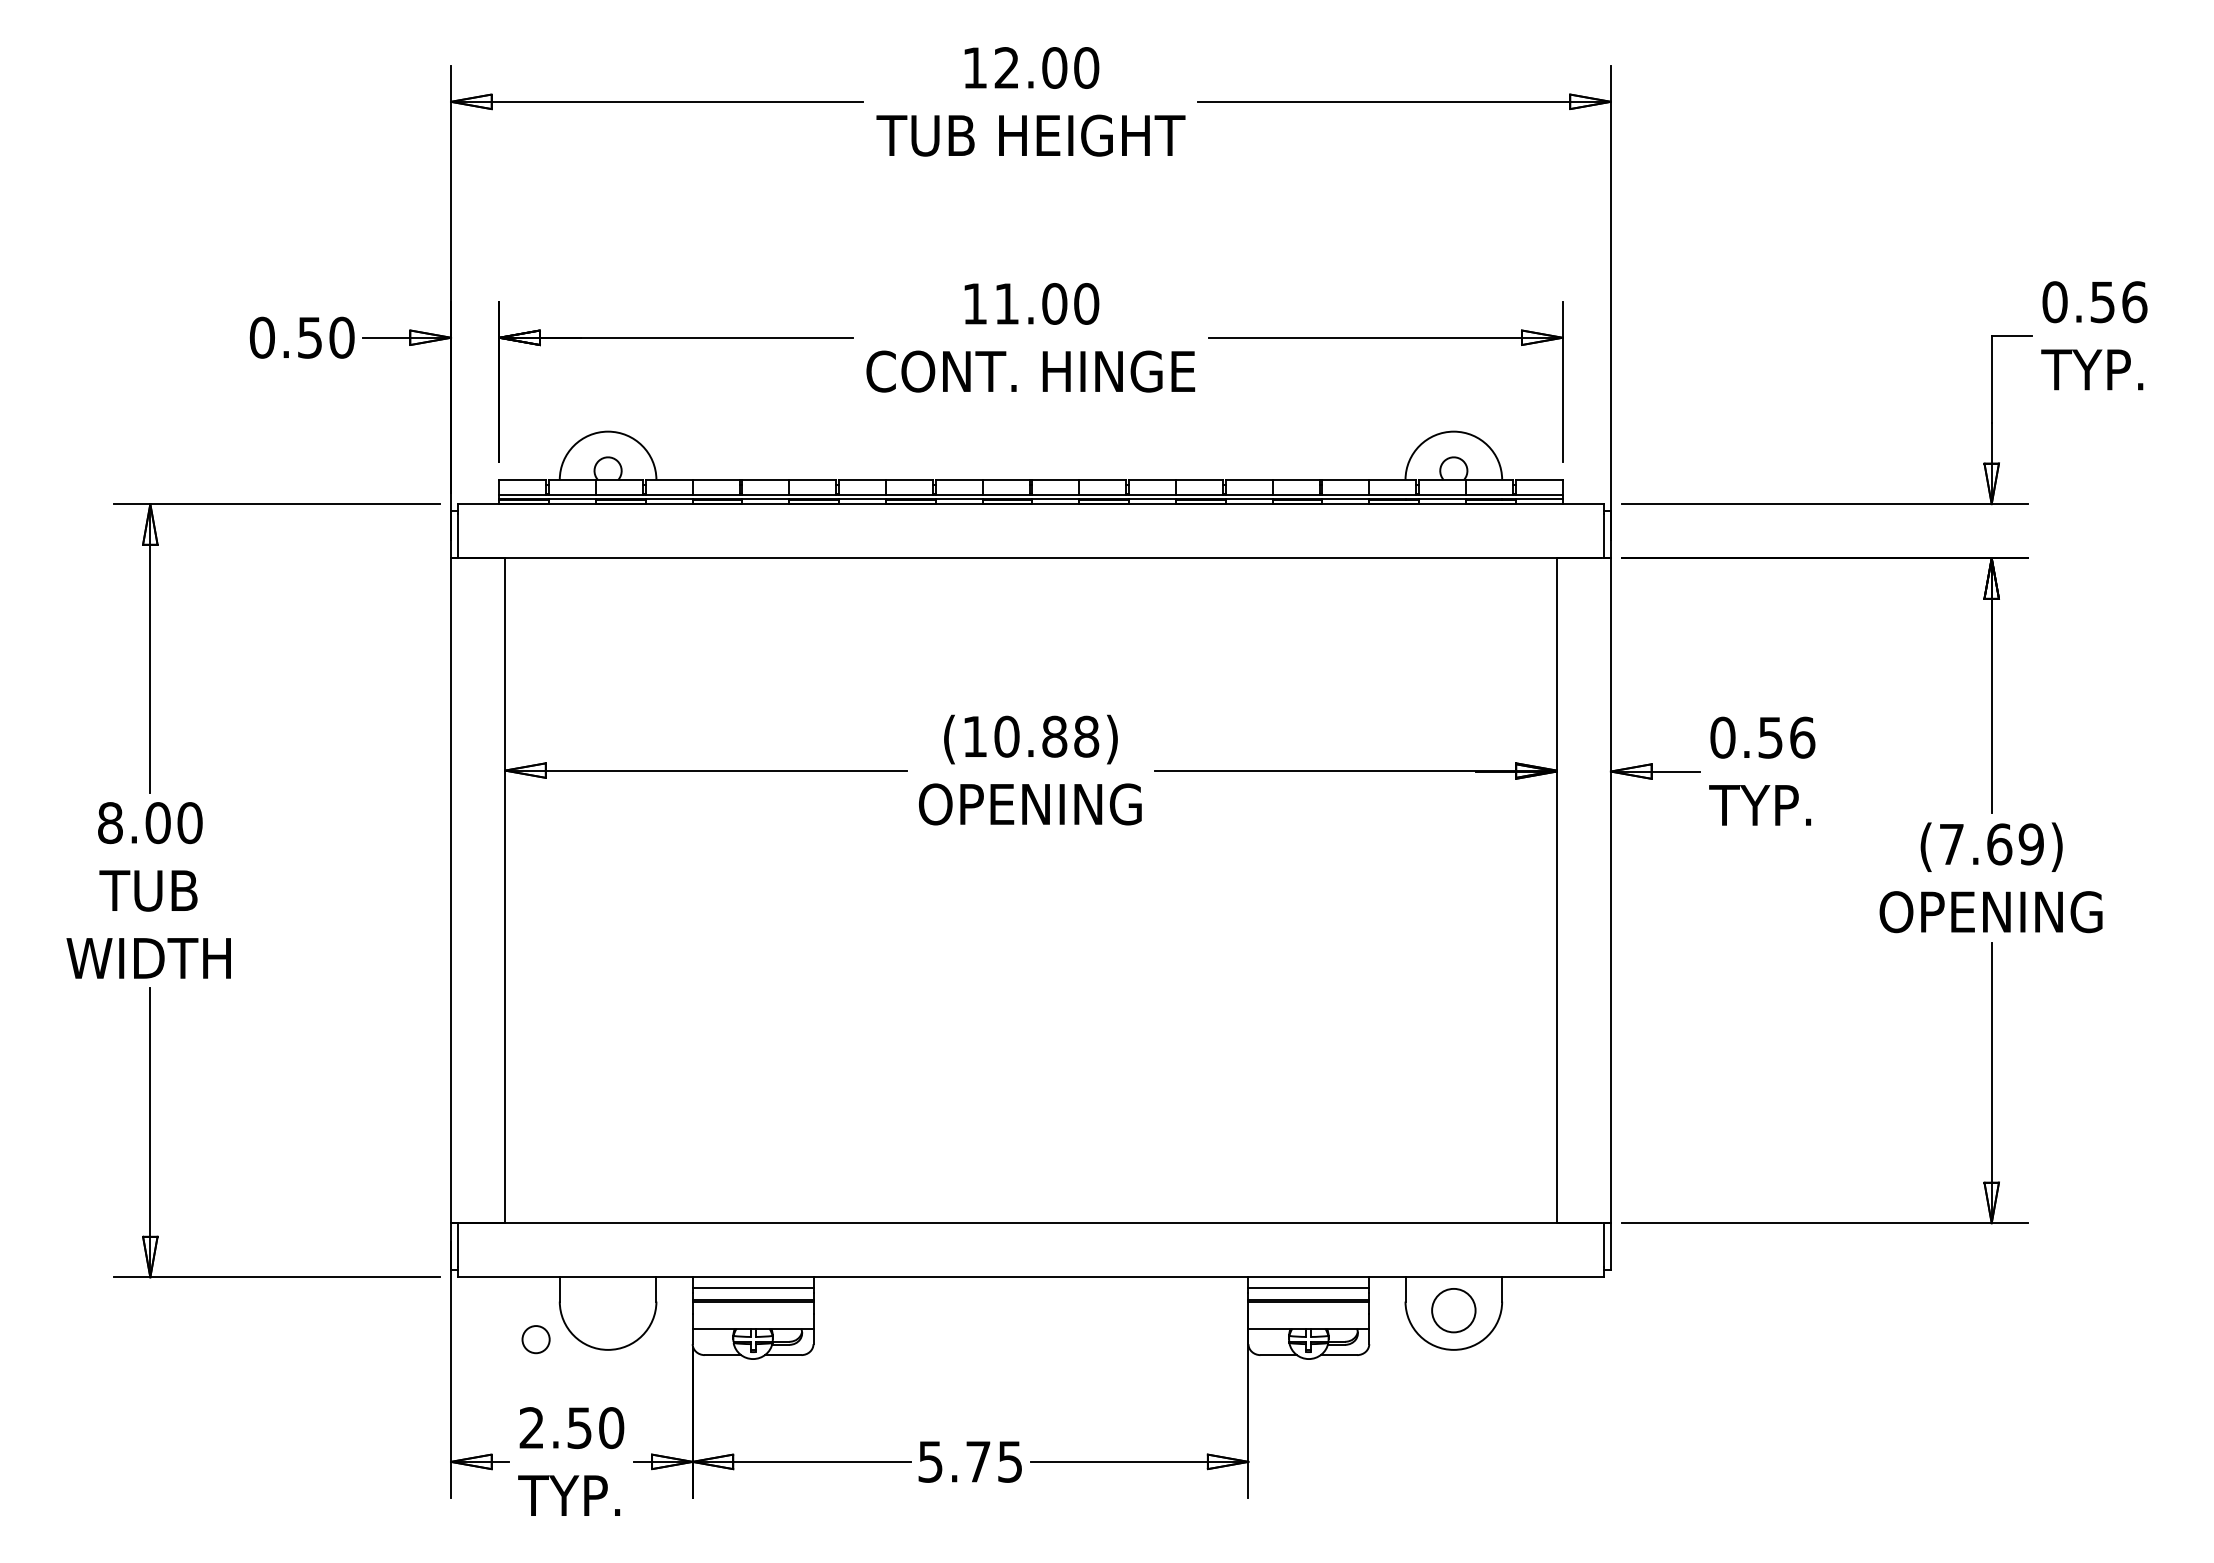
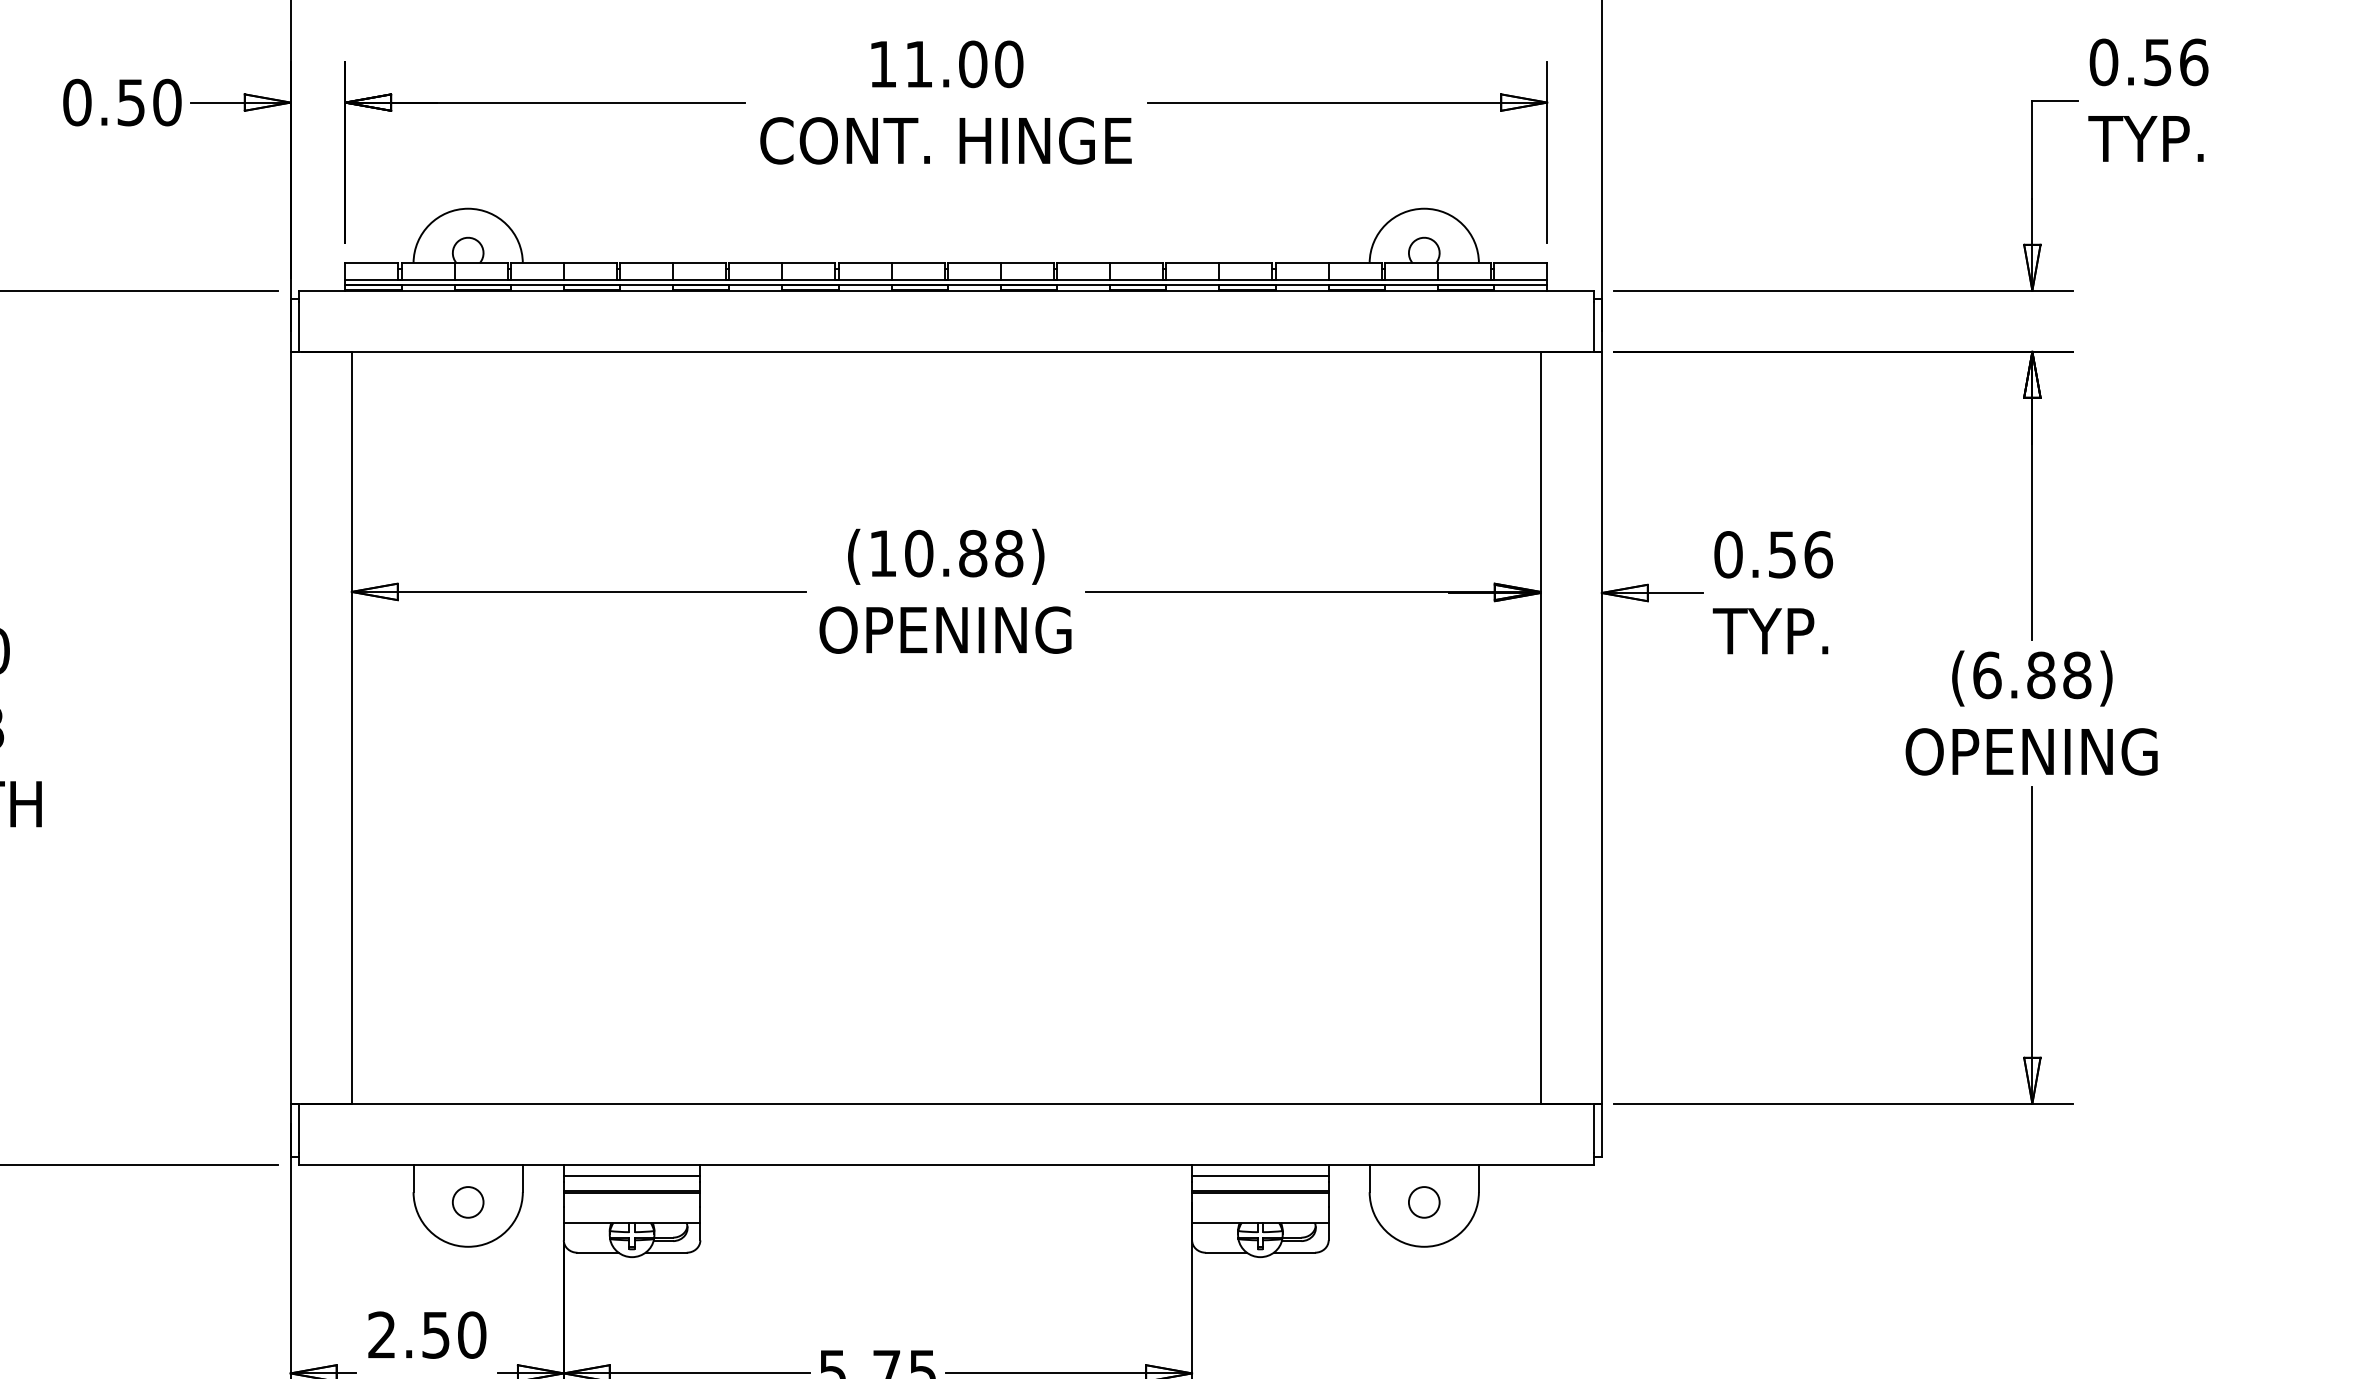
text: (1991, 844) -> (2032, 675), (7.69) -> (6.88)
circle: (1453, 1310) -> (1423, 1202), size x0.62
circle: (535, 1339) -> (467, 1202), moved

